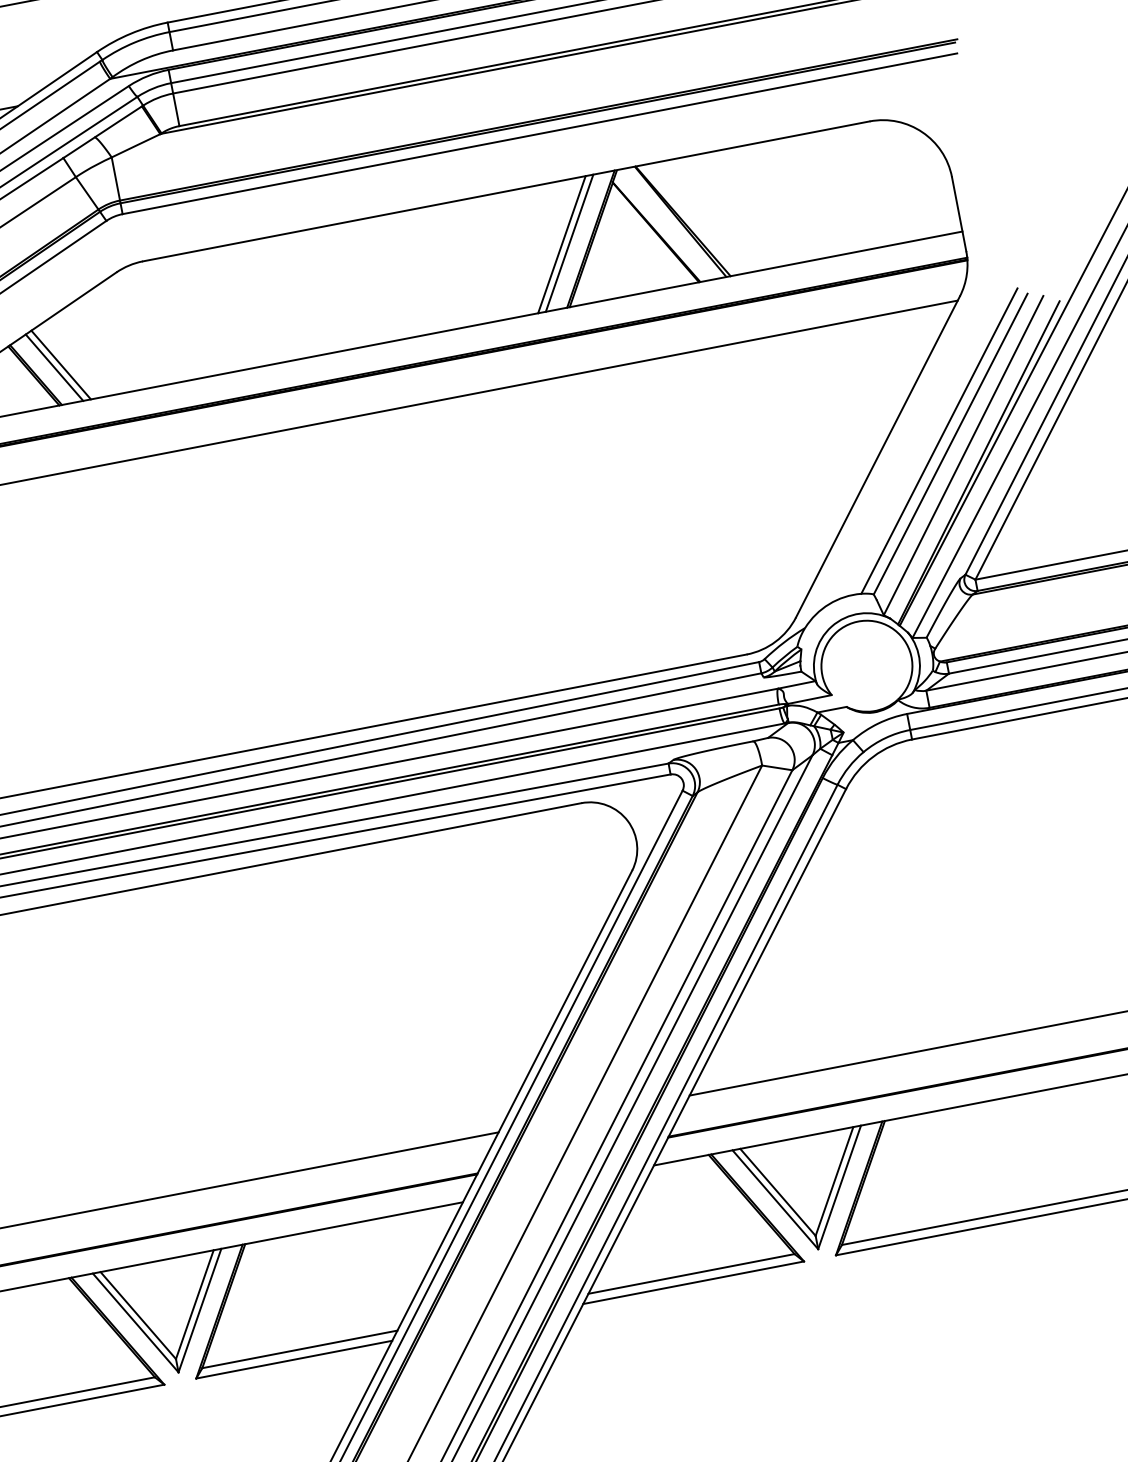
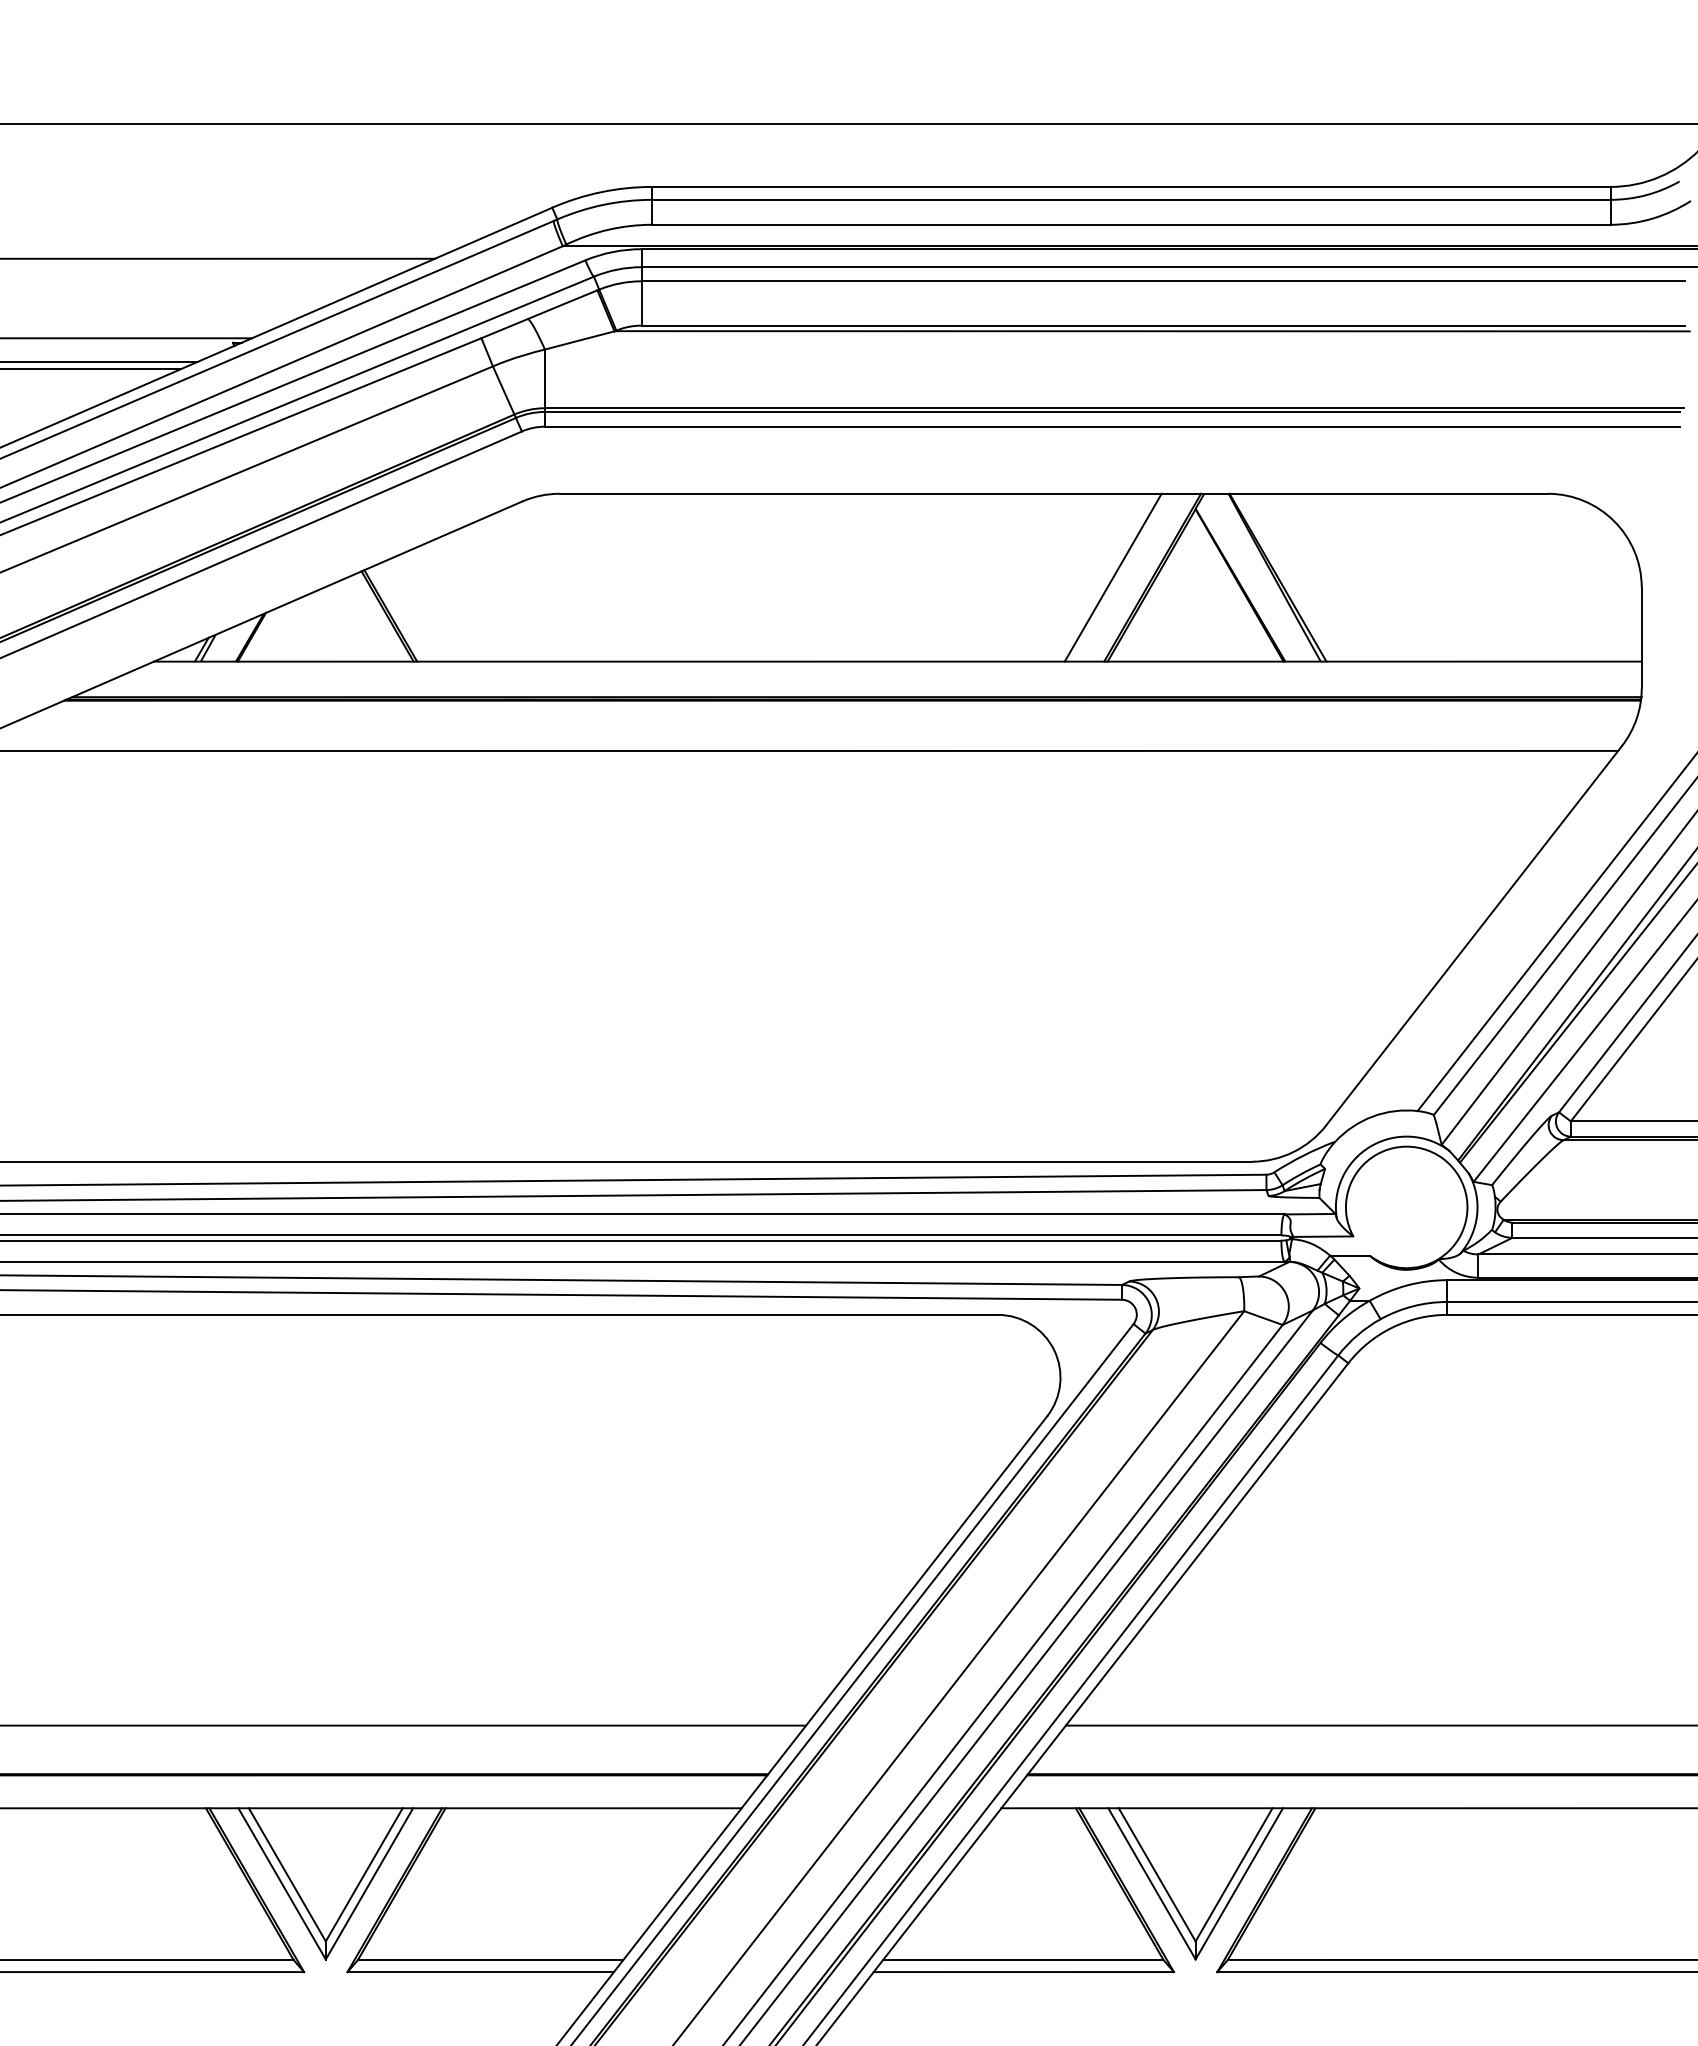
line: (569, 243) -> (1123, 577), removed
line: (60, 364) -> (425, 608), removed
line: (54, 367) -> (416, 610), removed

